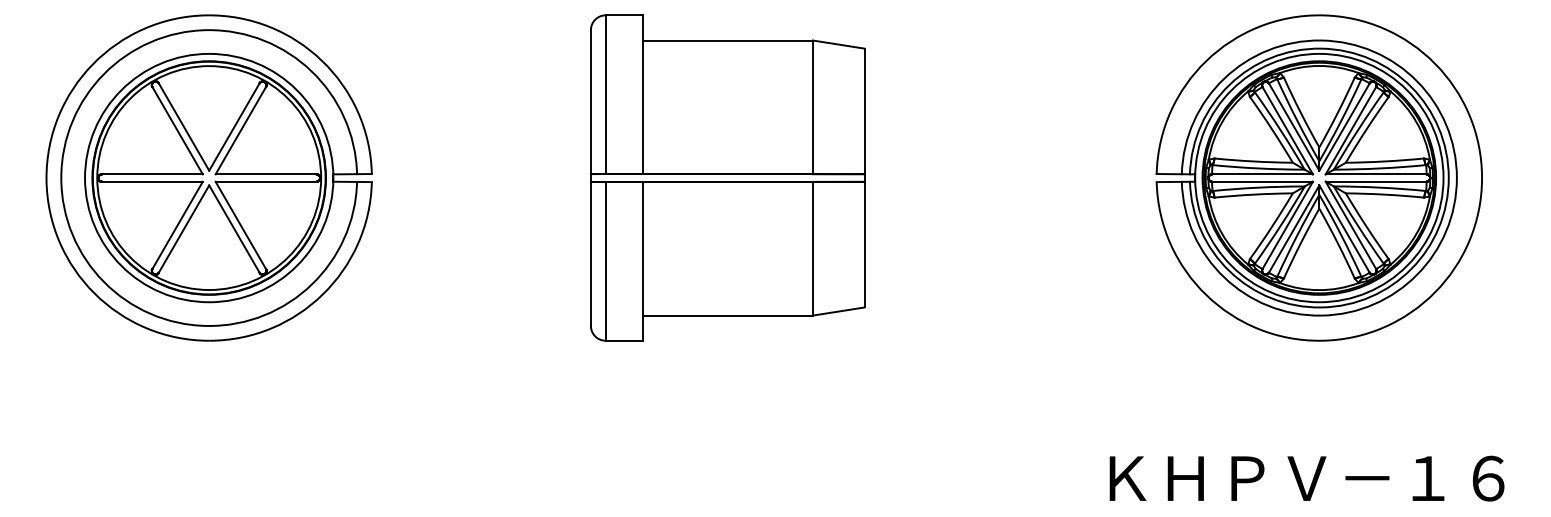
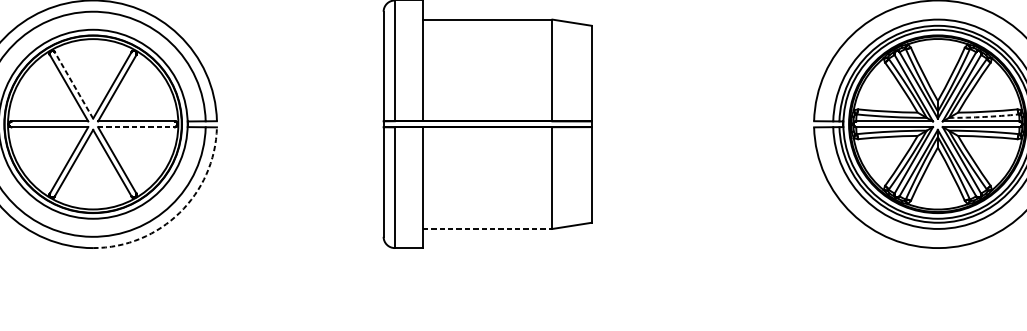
line: (183, 126) -> (73, 85), solid -> dashed
arc: (1380, 168) -> (984, 117), solid -> dashed
line: (266, 181) -> (136, 126), solid -> dashed
arc: (322, 294) -> (179, 212), solid -> dashed
line: (728, 315) -> (488, 228), solid -> dashed

